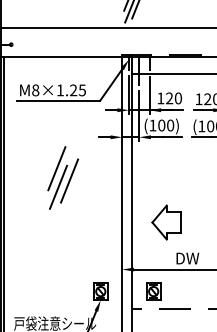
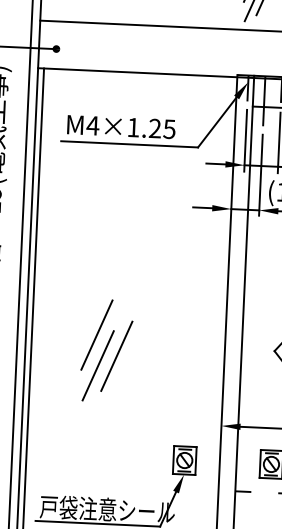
text: (35, 90) -> (92, 125), M8×1.25 -> M4×1.25
part: (63, 177) -> (107, 350), moved

